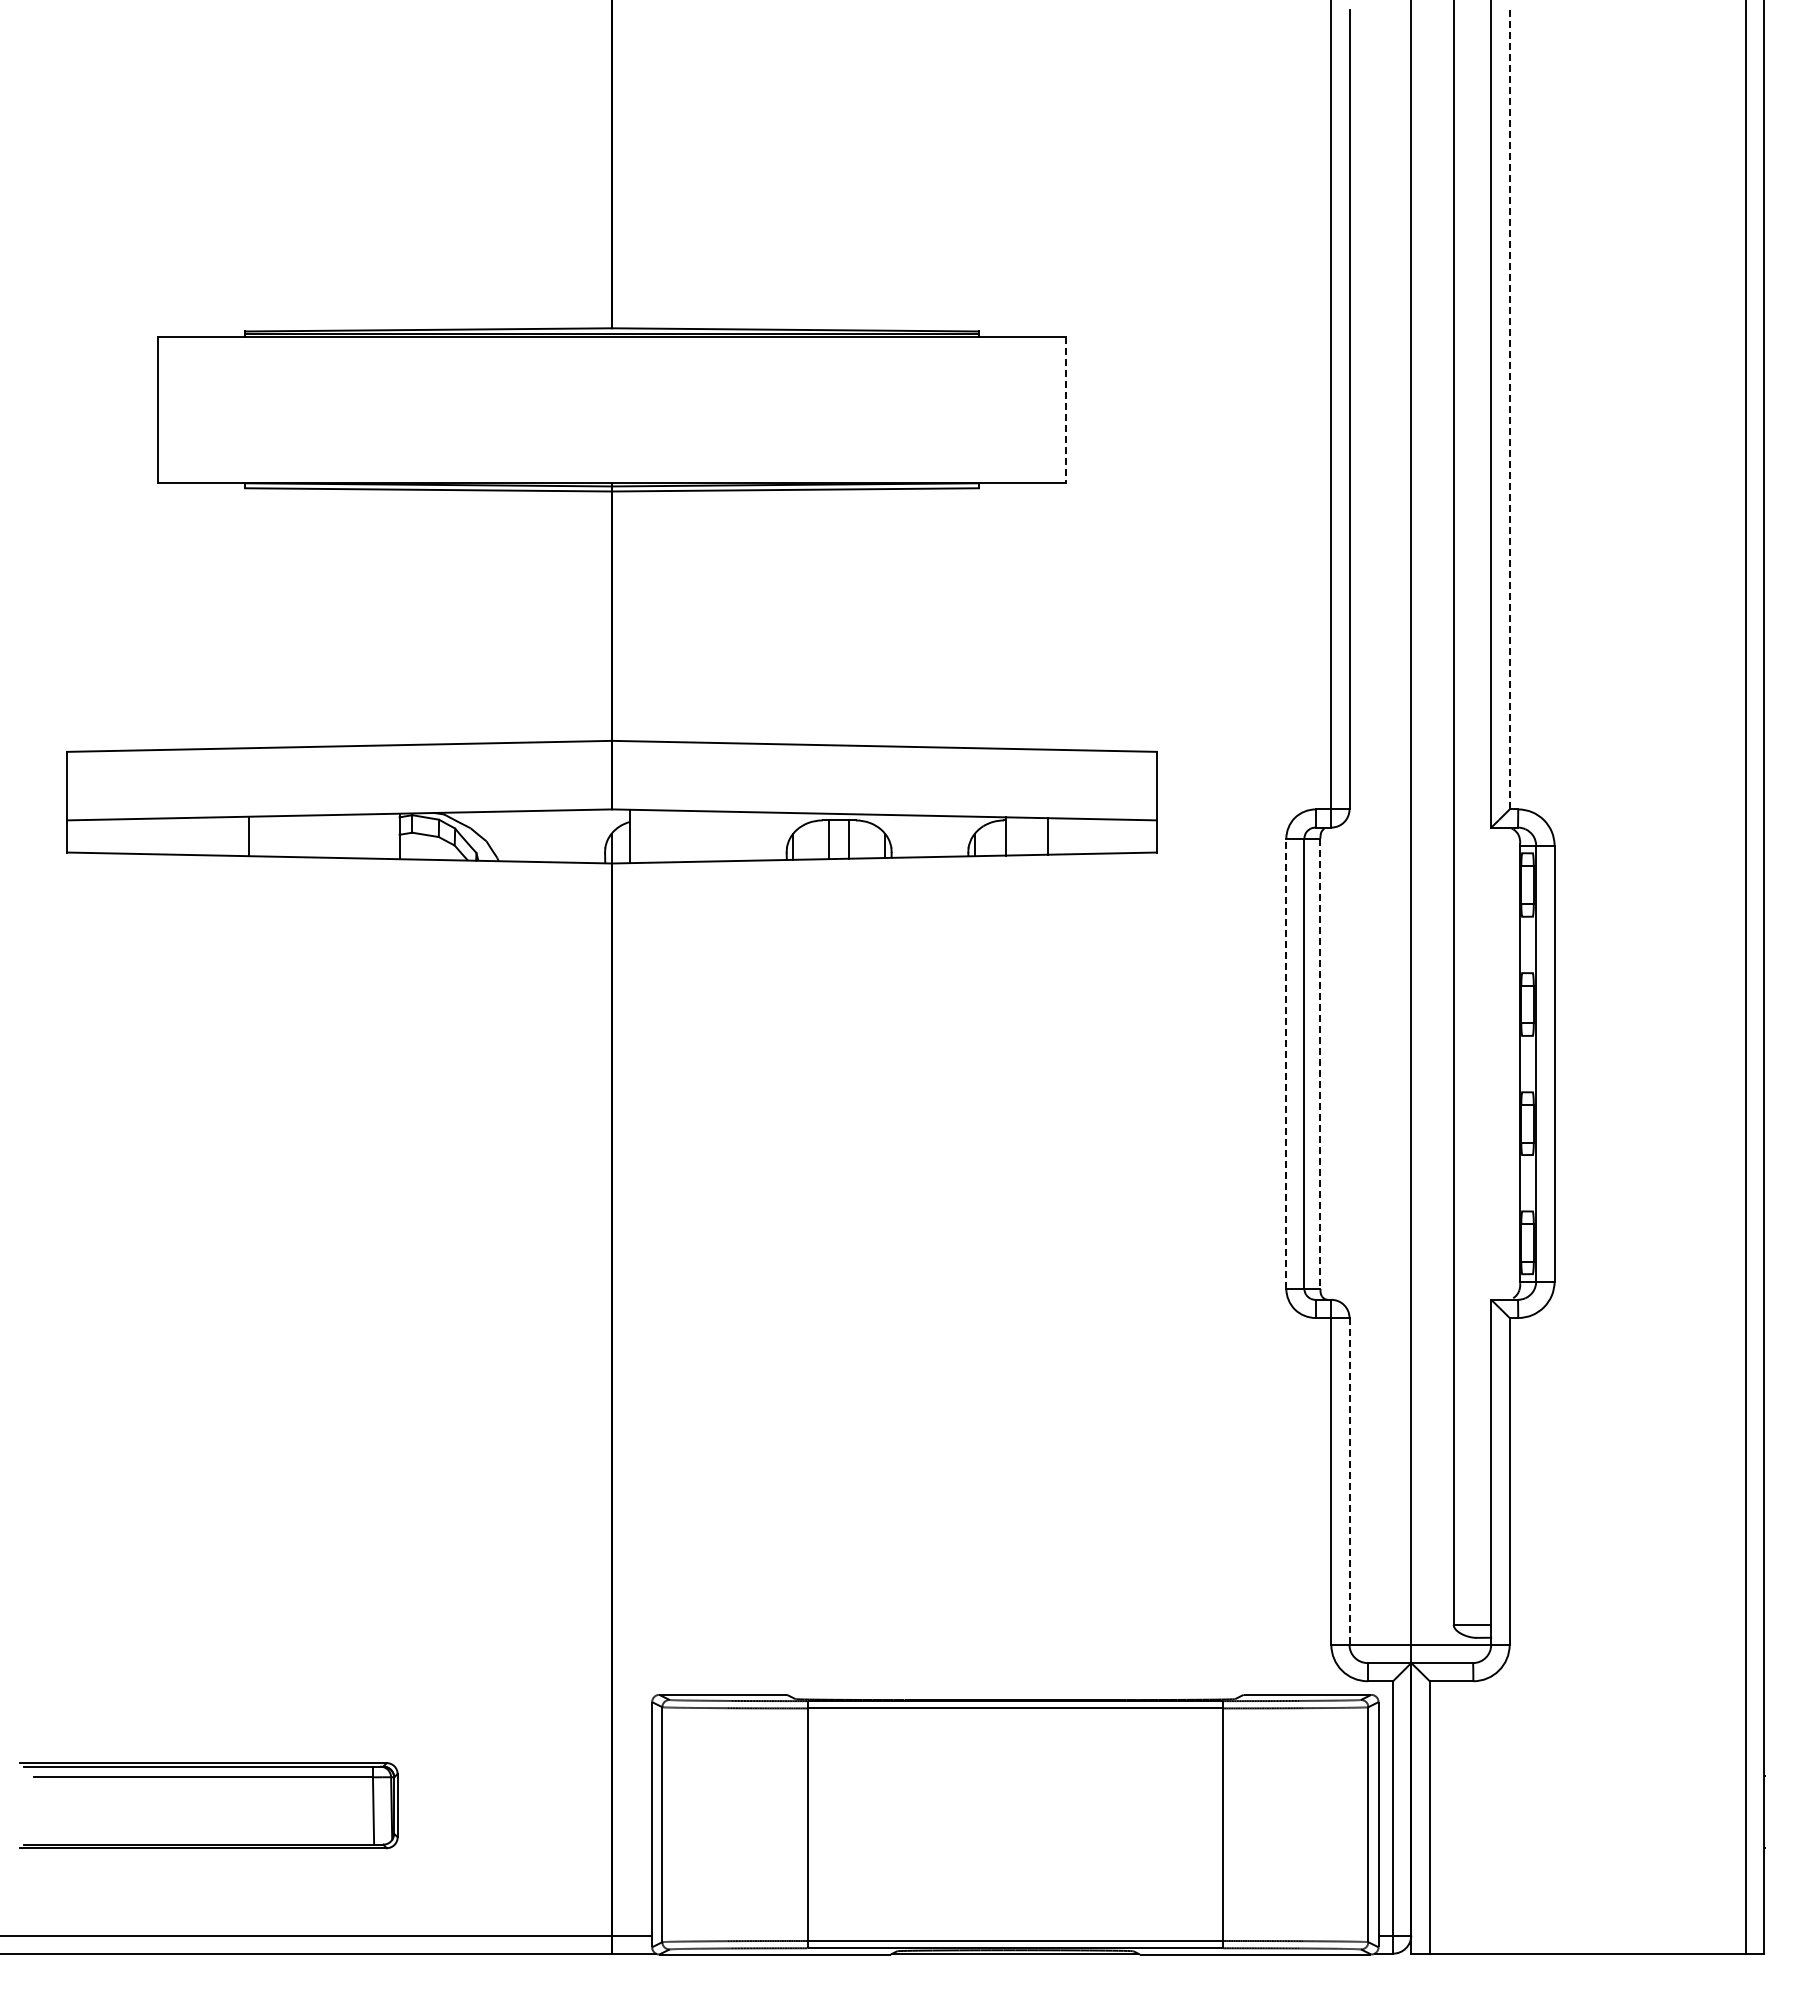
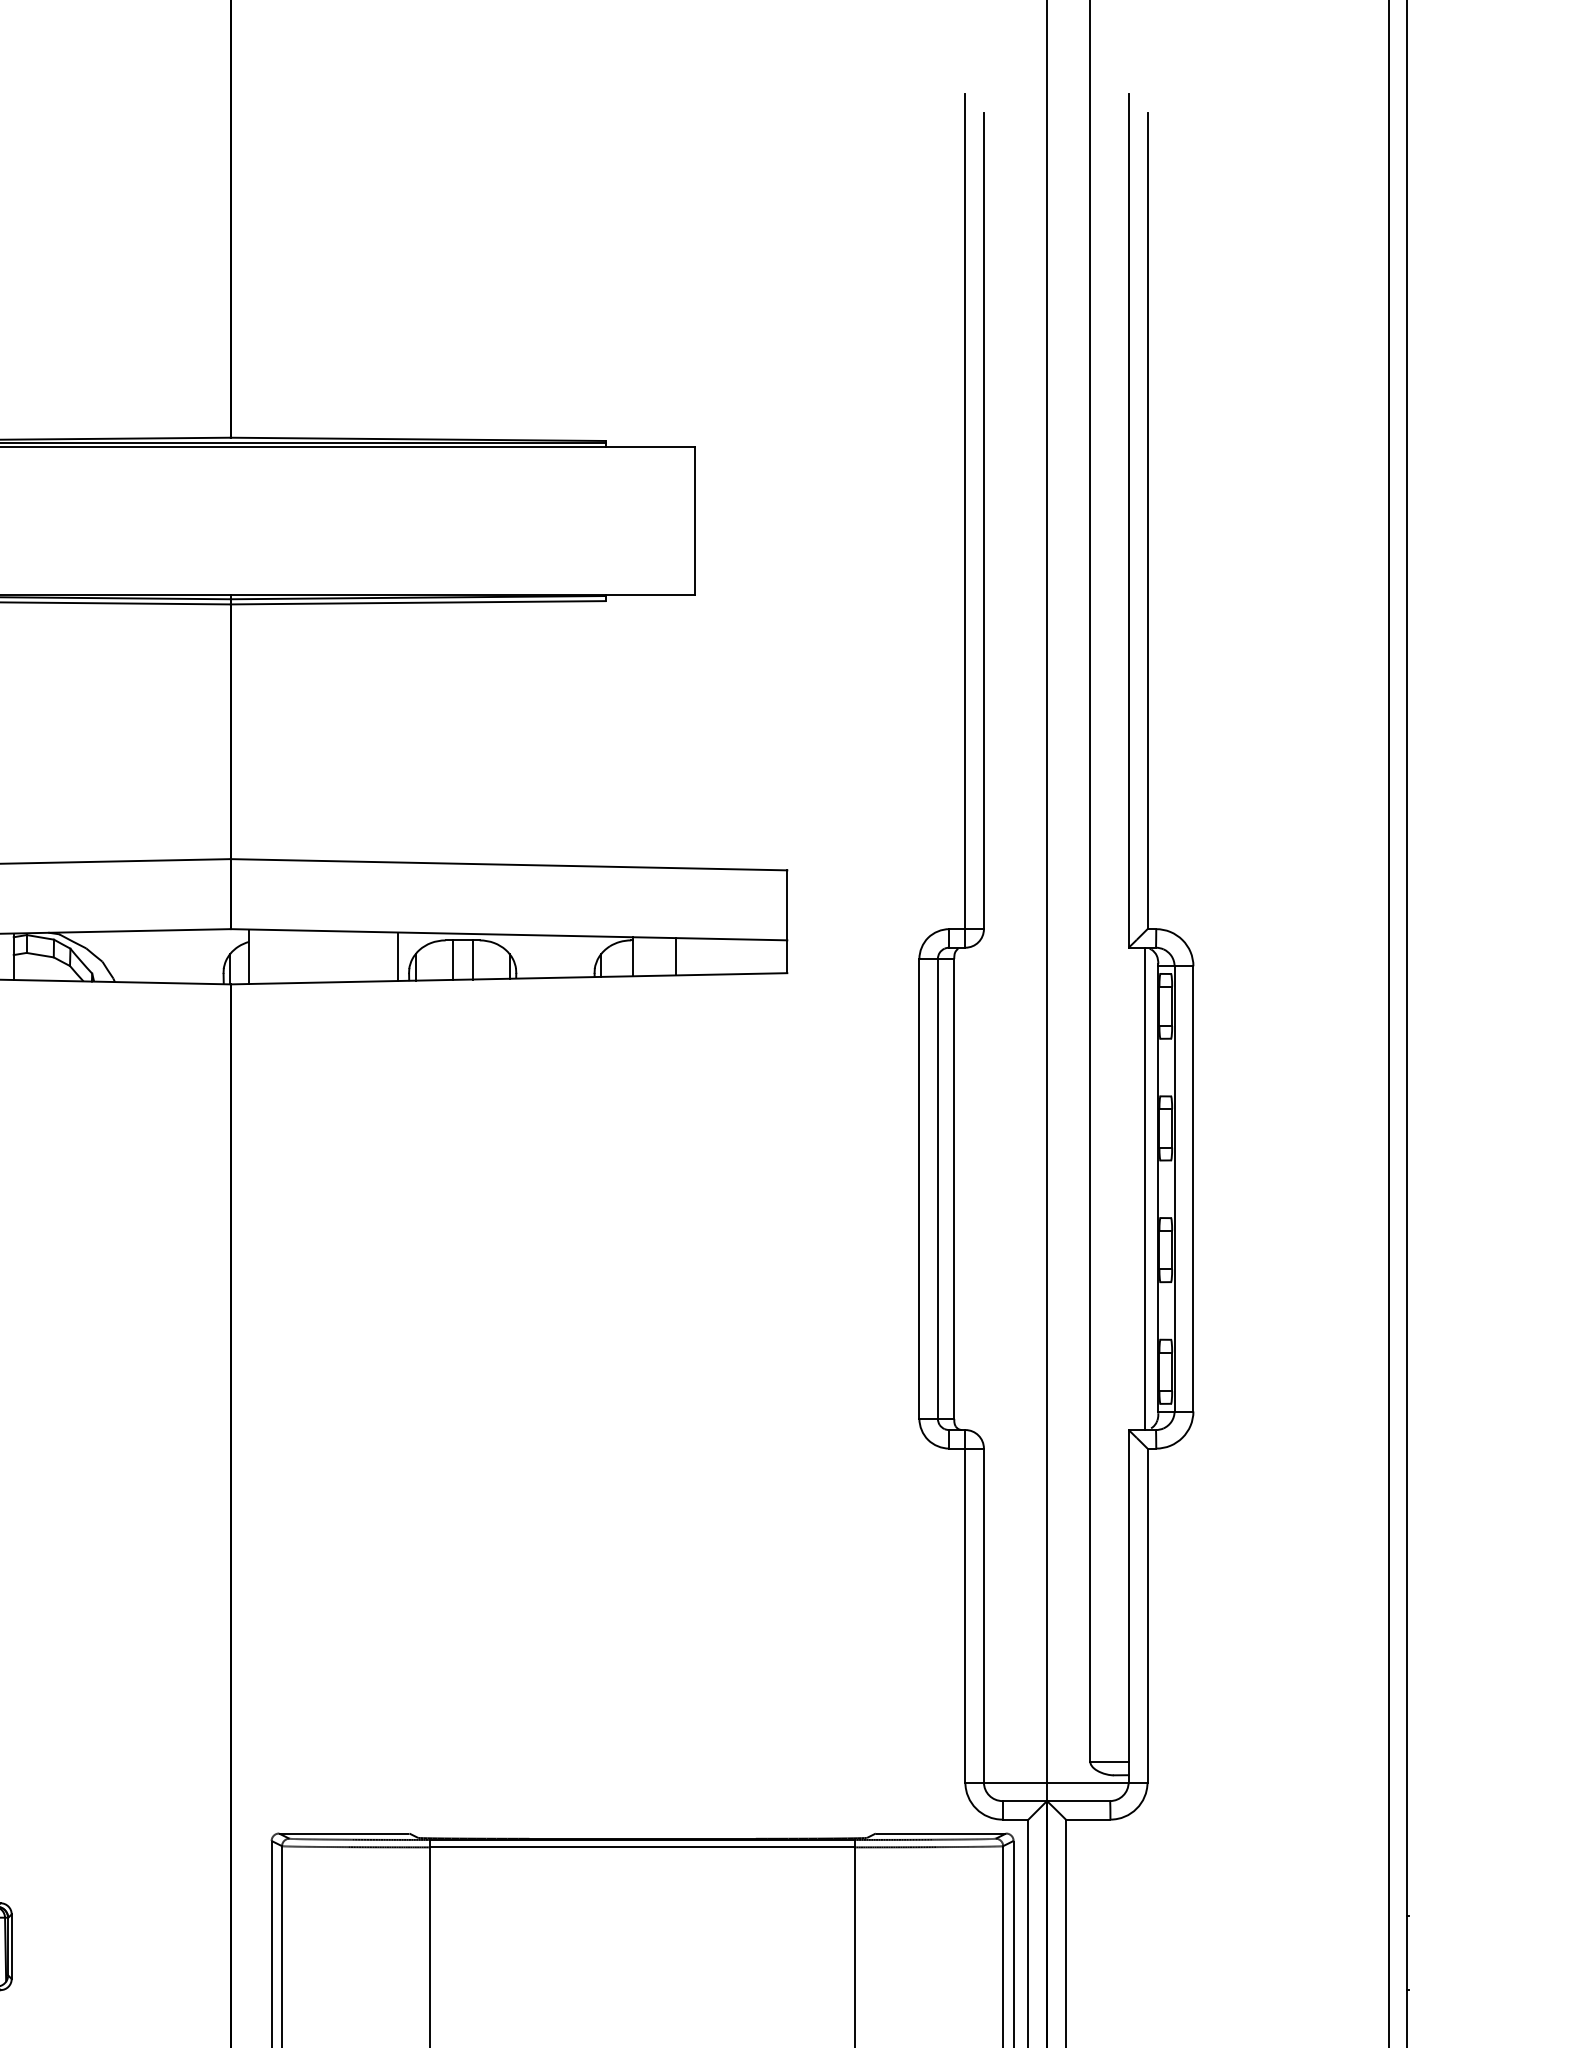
line: (1066, 409) -> (694, 520), dashed -> solid
line: (1509, 409) -> (1147, 520), dashed -> solid
line: (775, 836) -> (397, 956), added
line: (1286, 1063) -> (919, 1188), dashed -> solid
line: (1507, 1063) -> (1145, 1188), added
line: (1320, 1064) -> (954, 1189), dashed -> solid
line: (1349, 1481) -> (983, 1615), dashed -> solid

